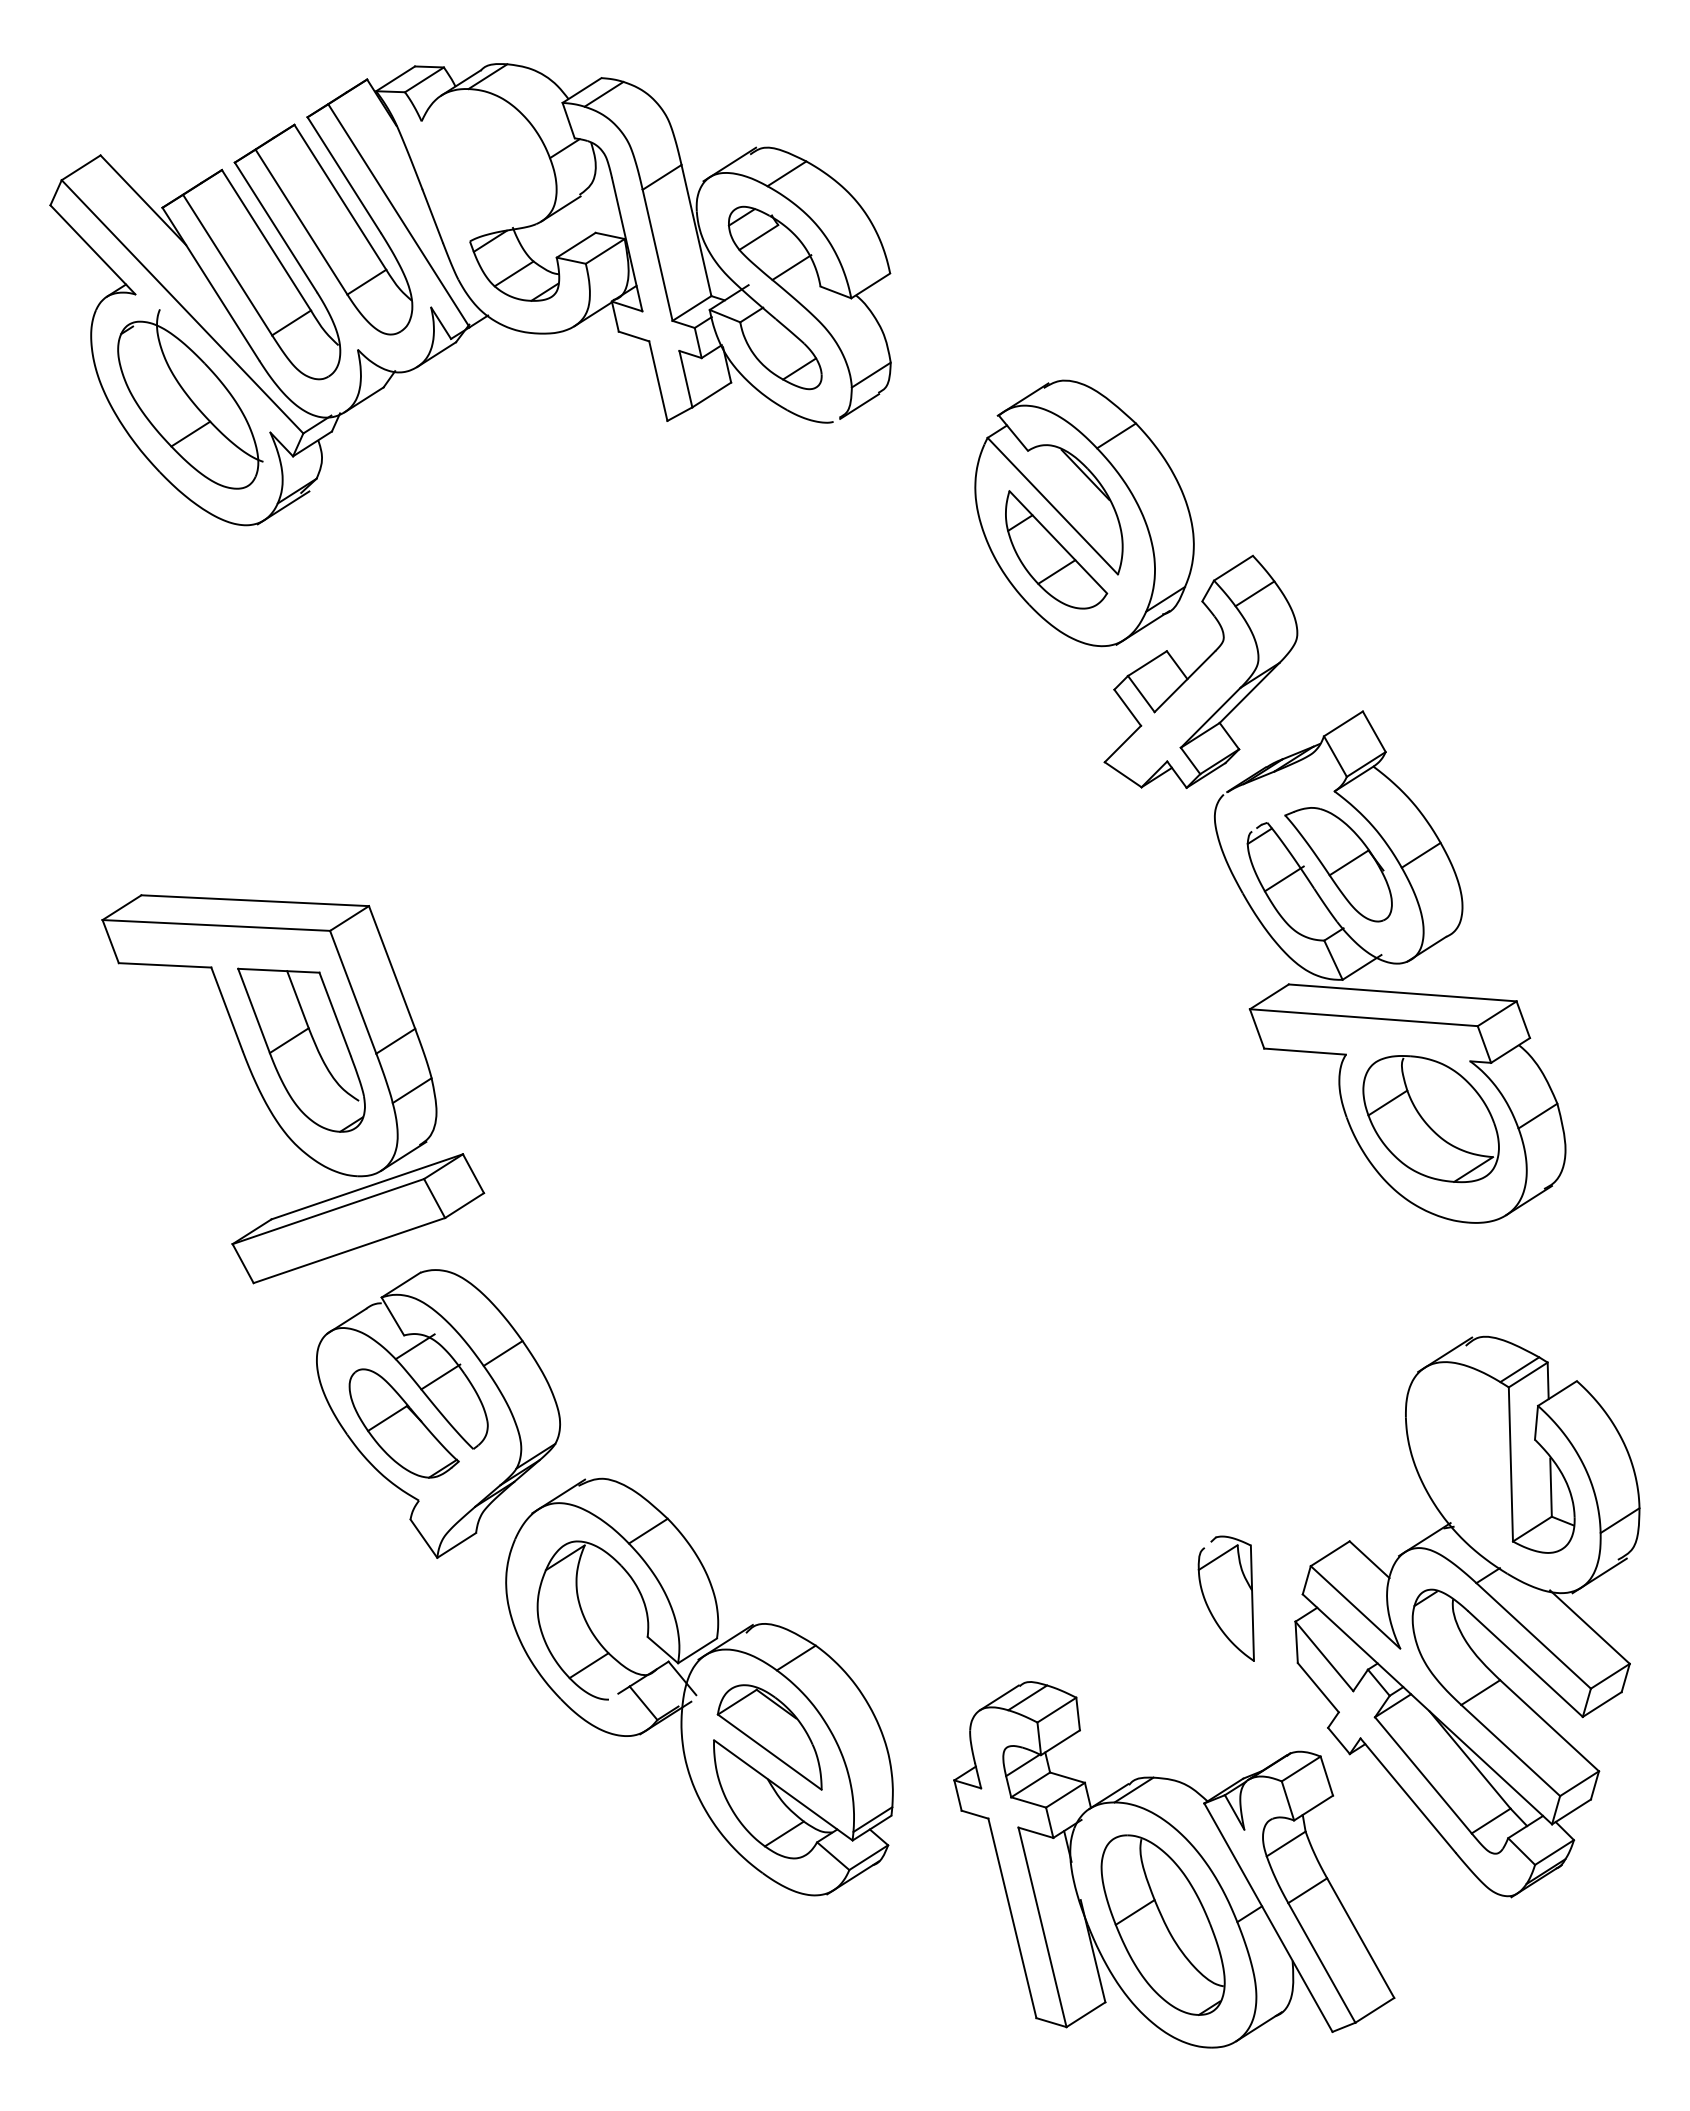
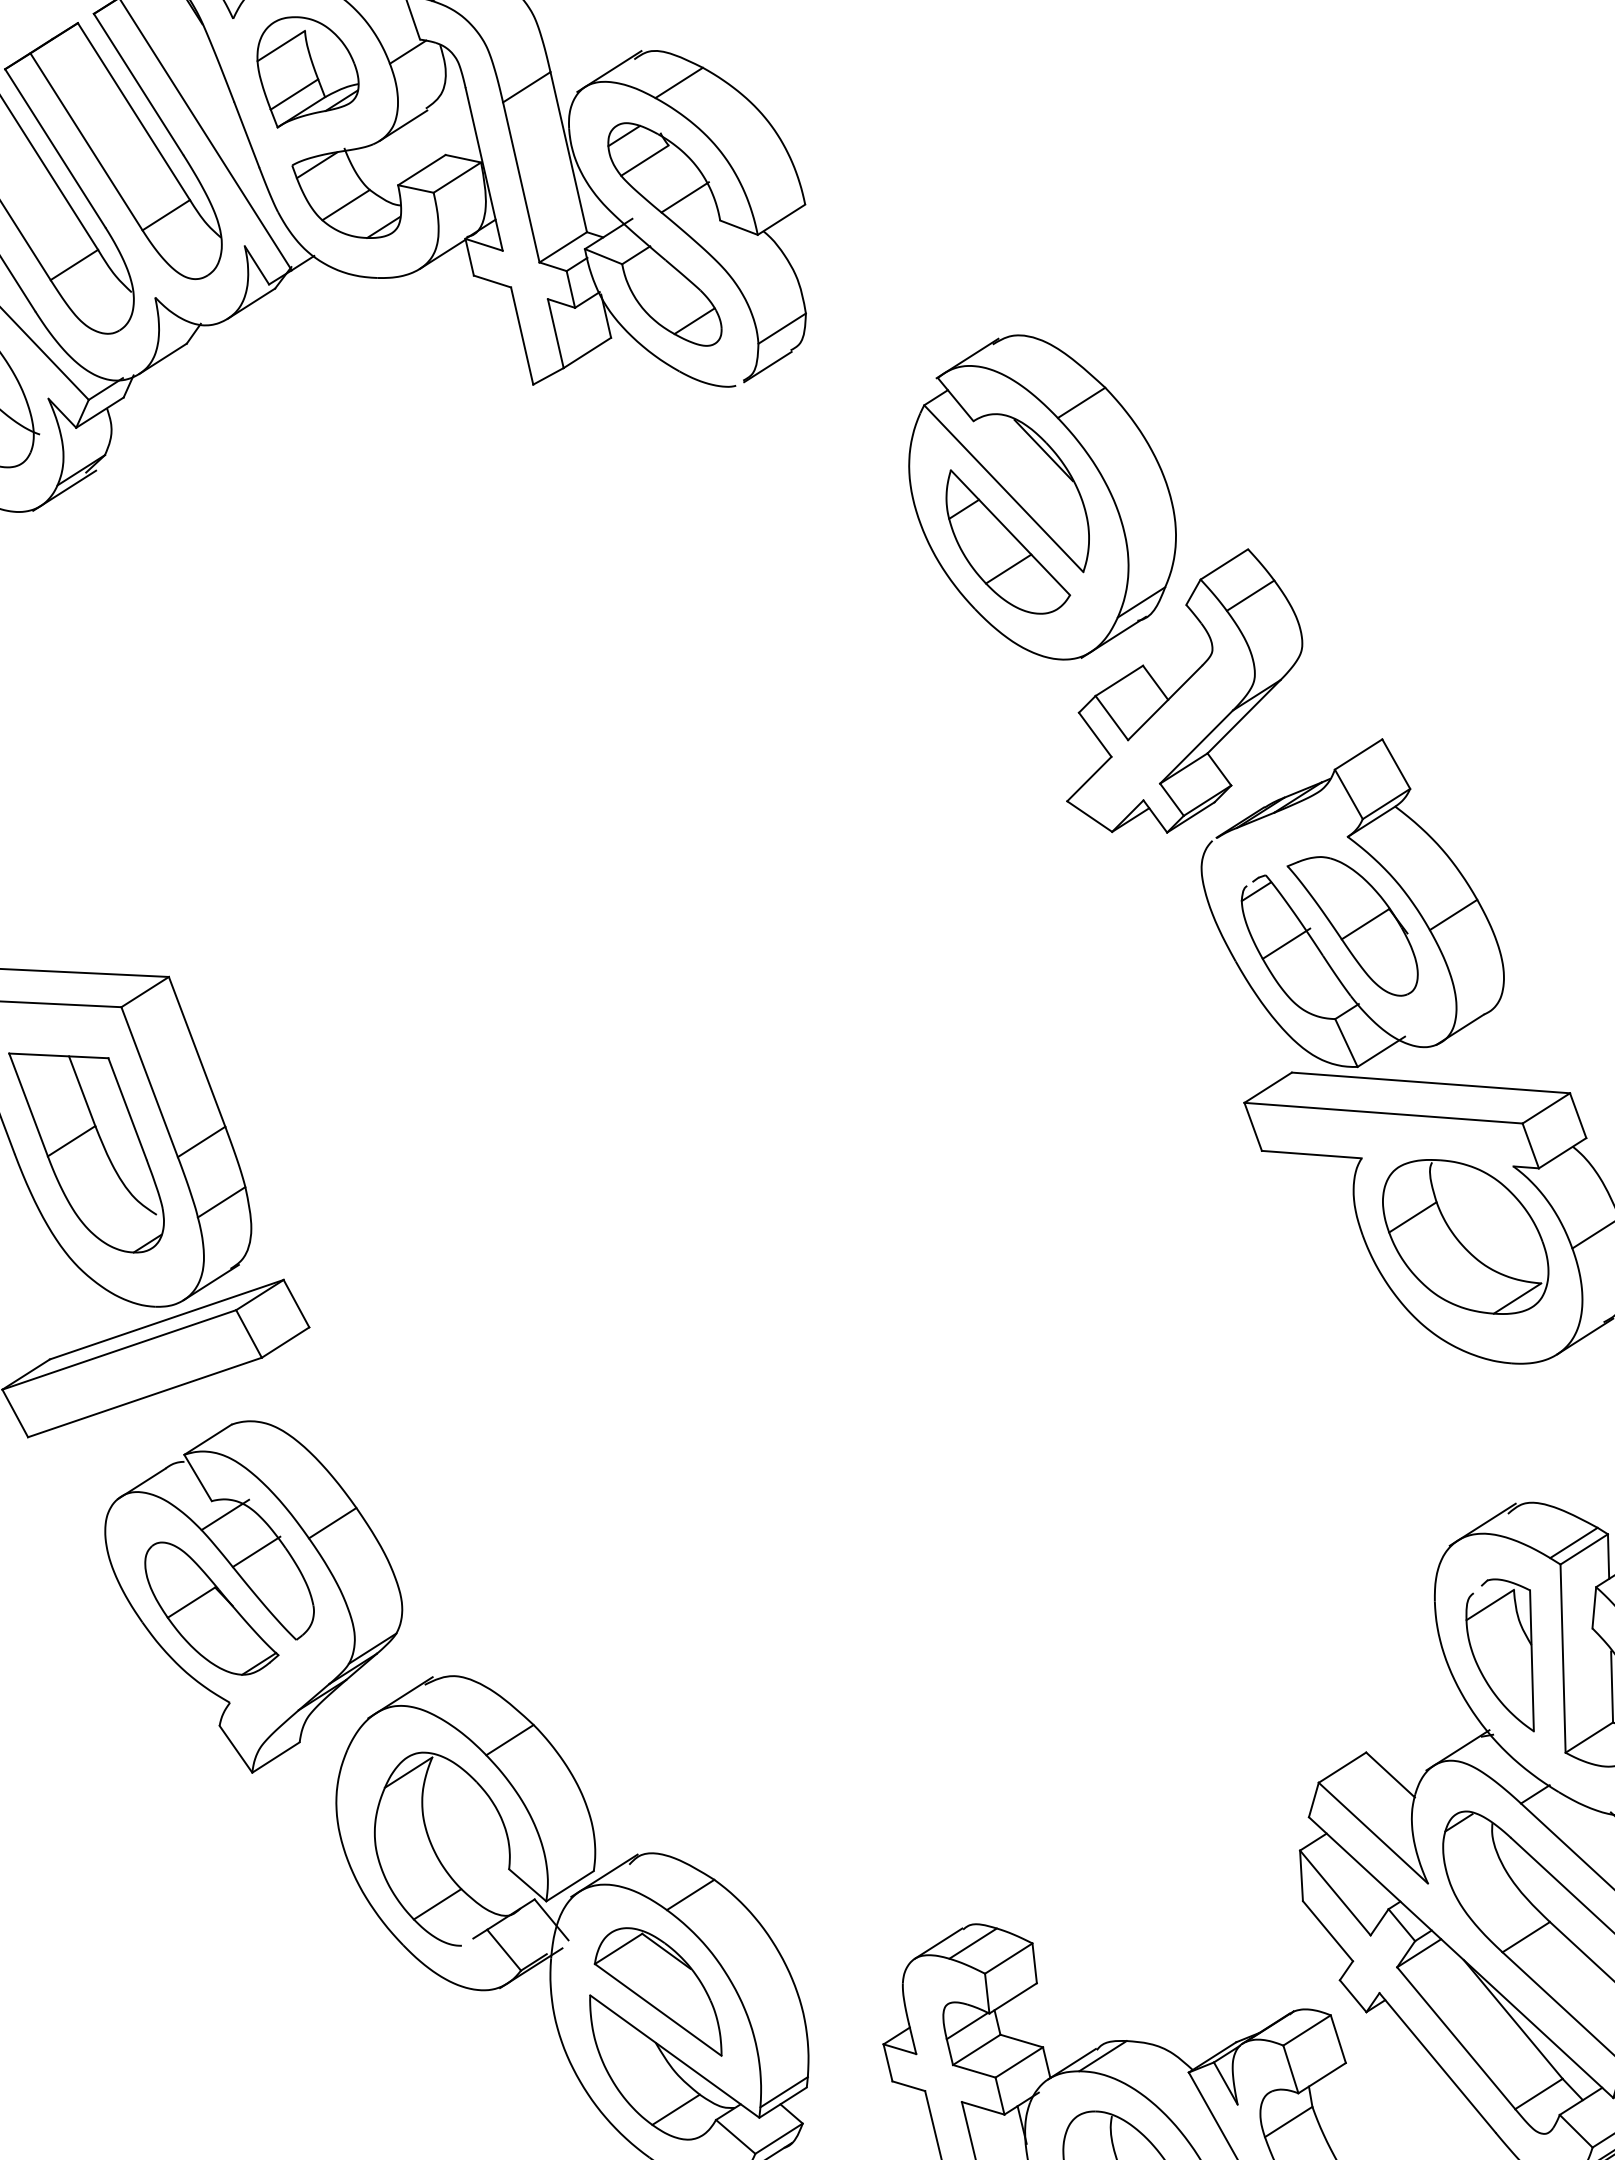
part: (482, 165) -> (307, 72), added
part: (1225, 1598) -> (1499, 1655), moved

